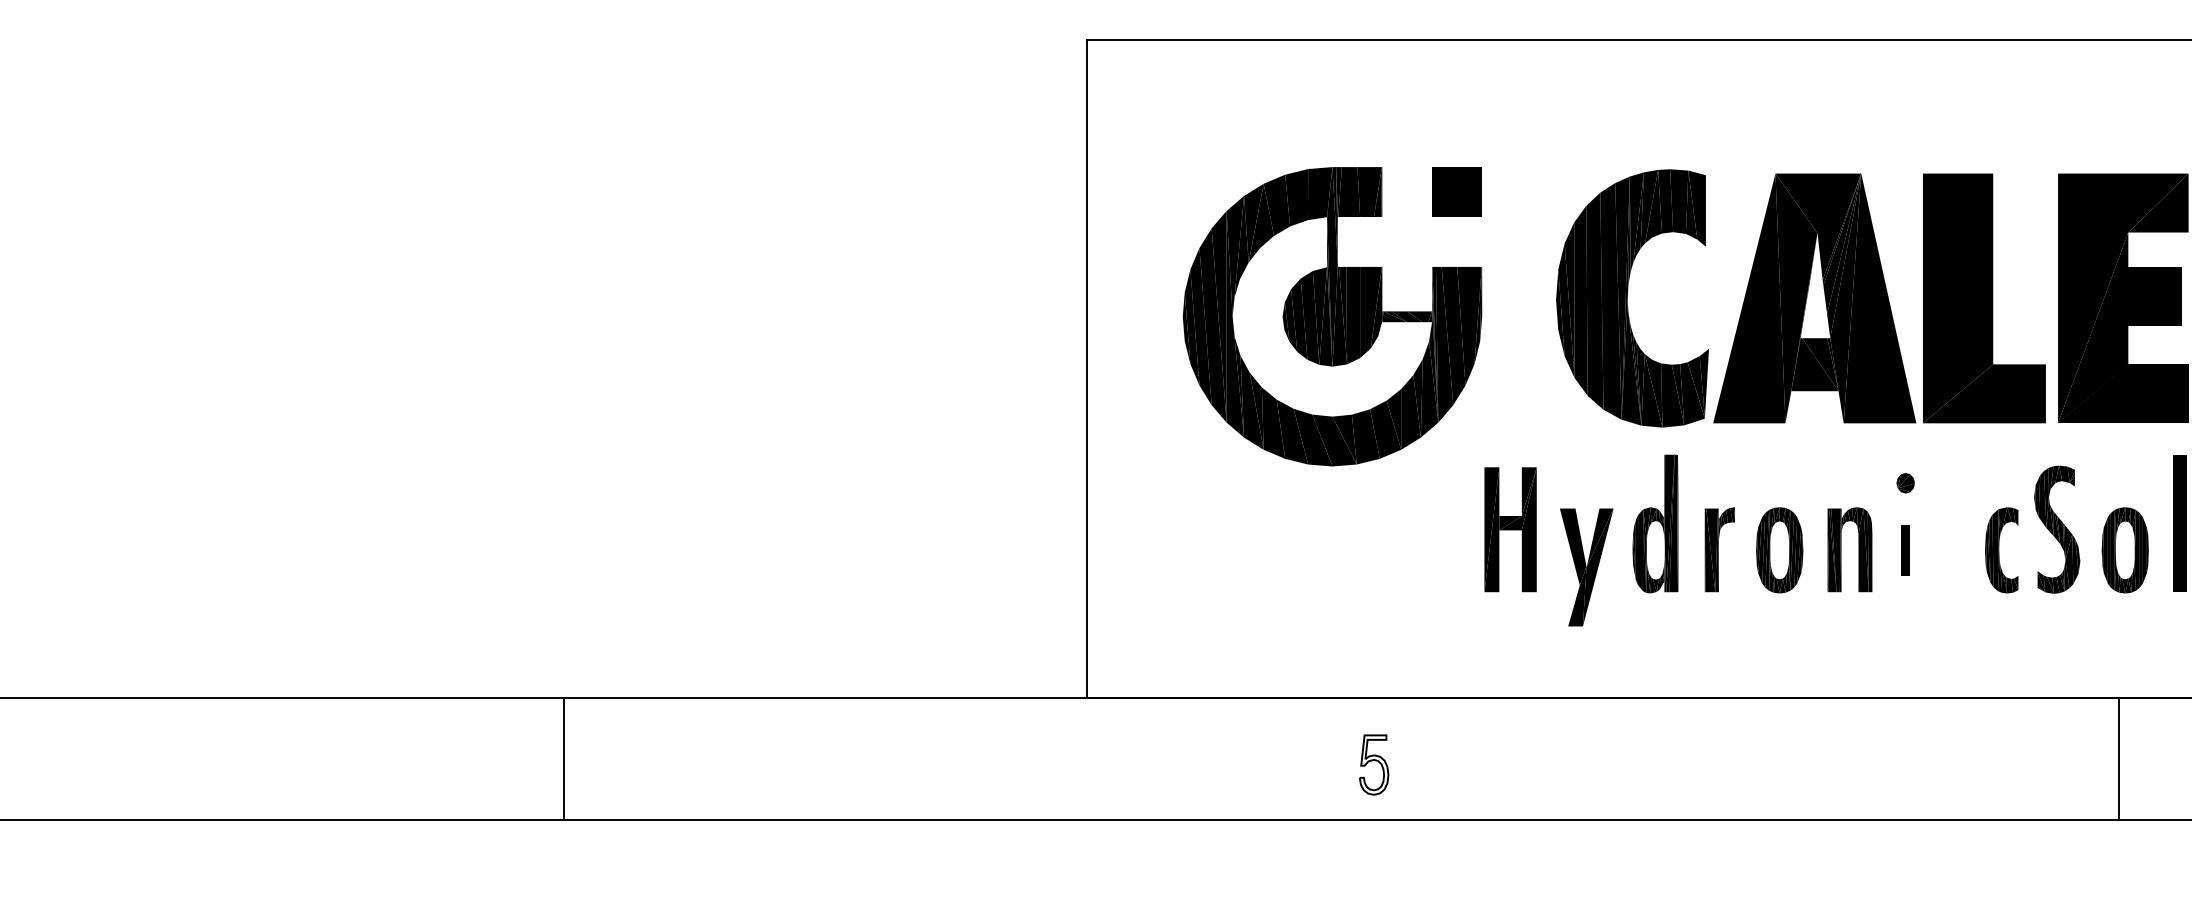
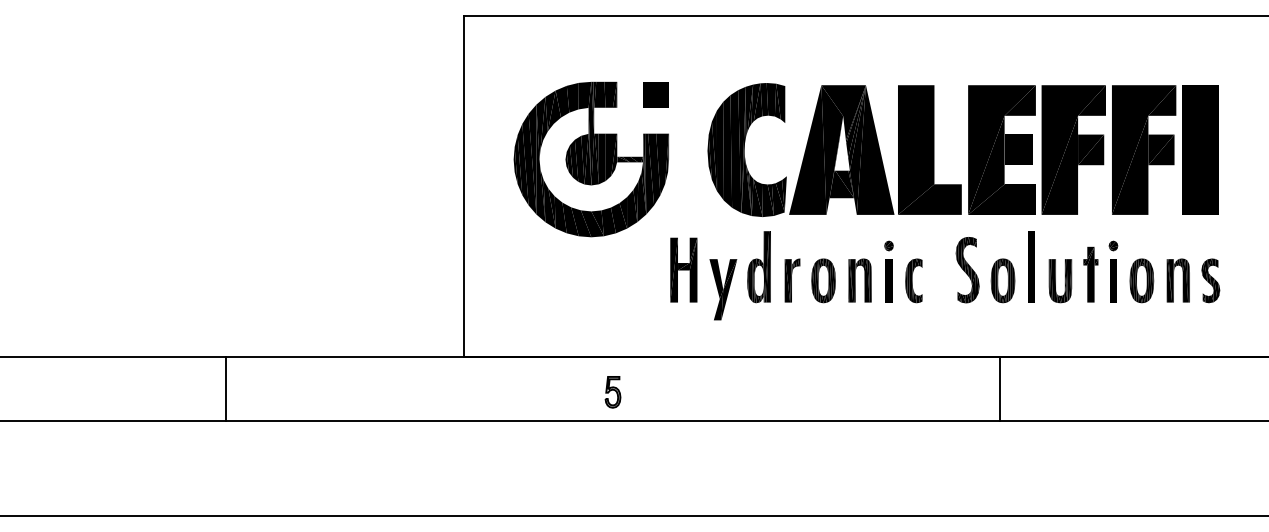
part: (1904, 549) -> (888, 280), size x1.67
part: (2000, 549) -> (913, 280), moved
line: (564, 757) -> (225, 388), moved

